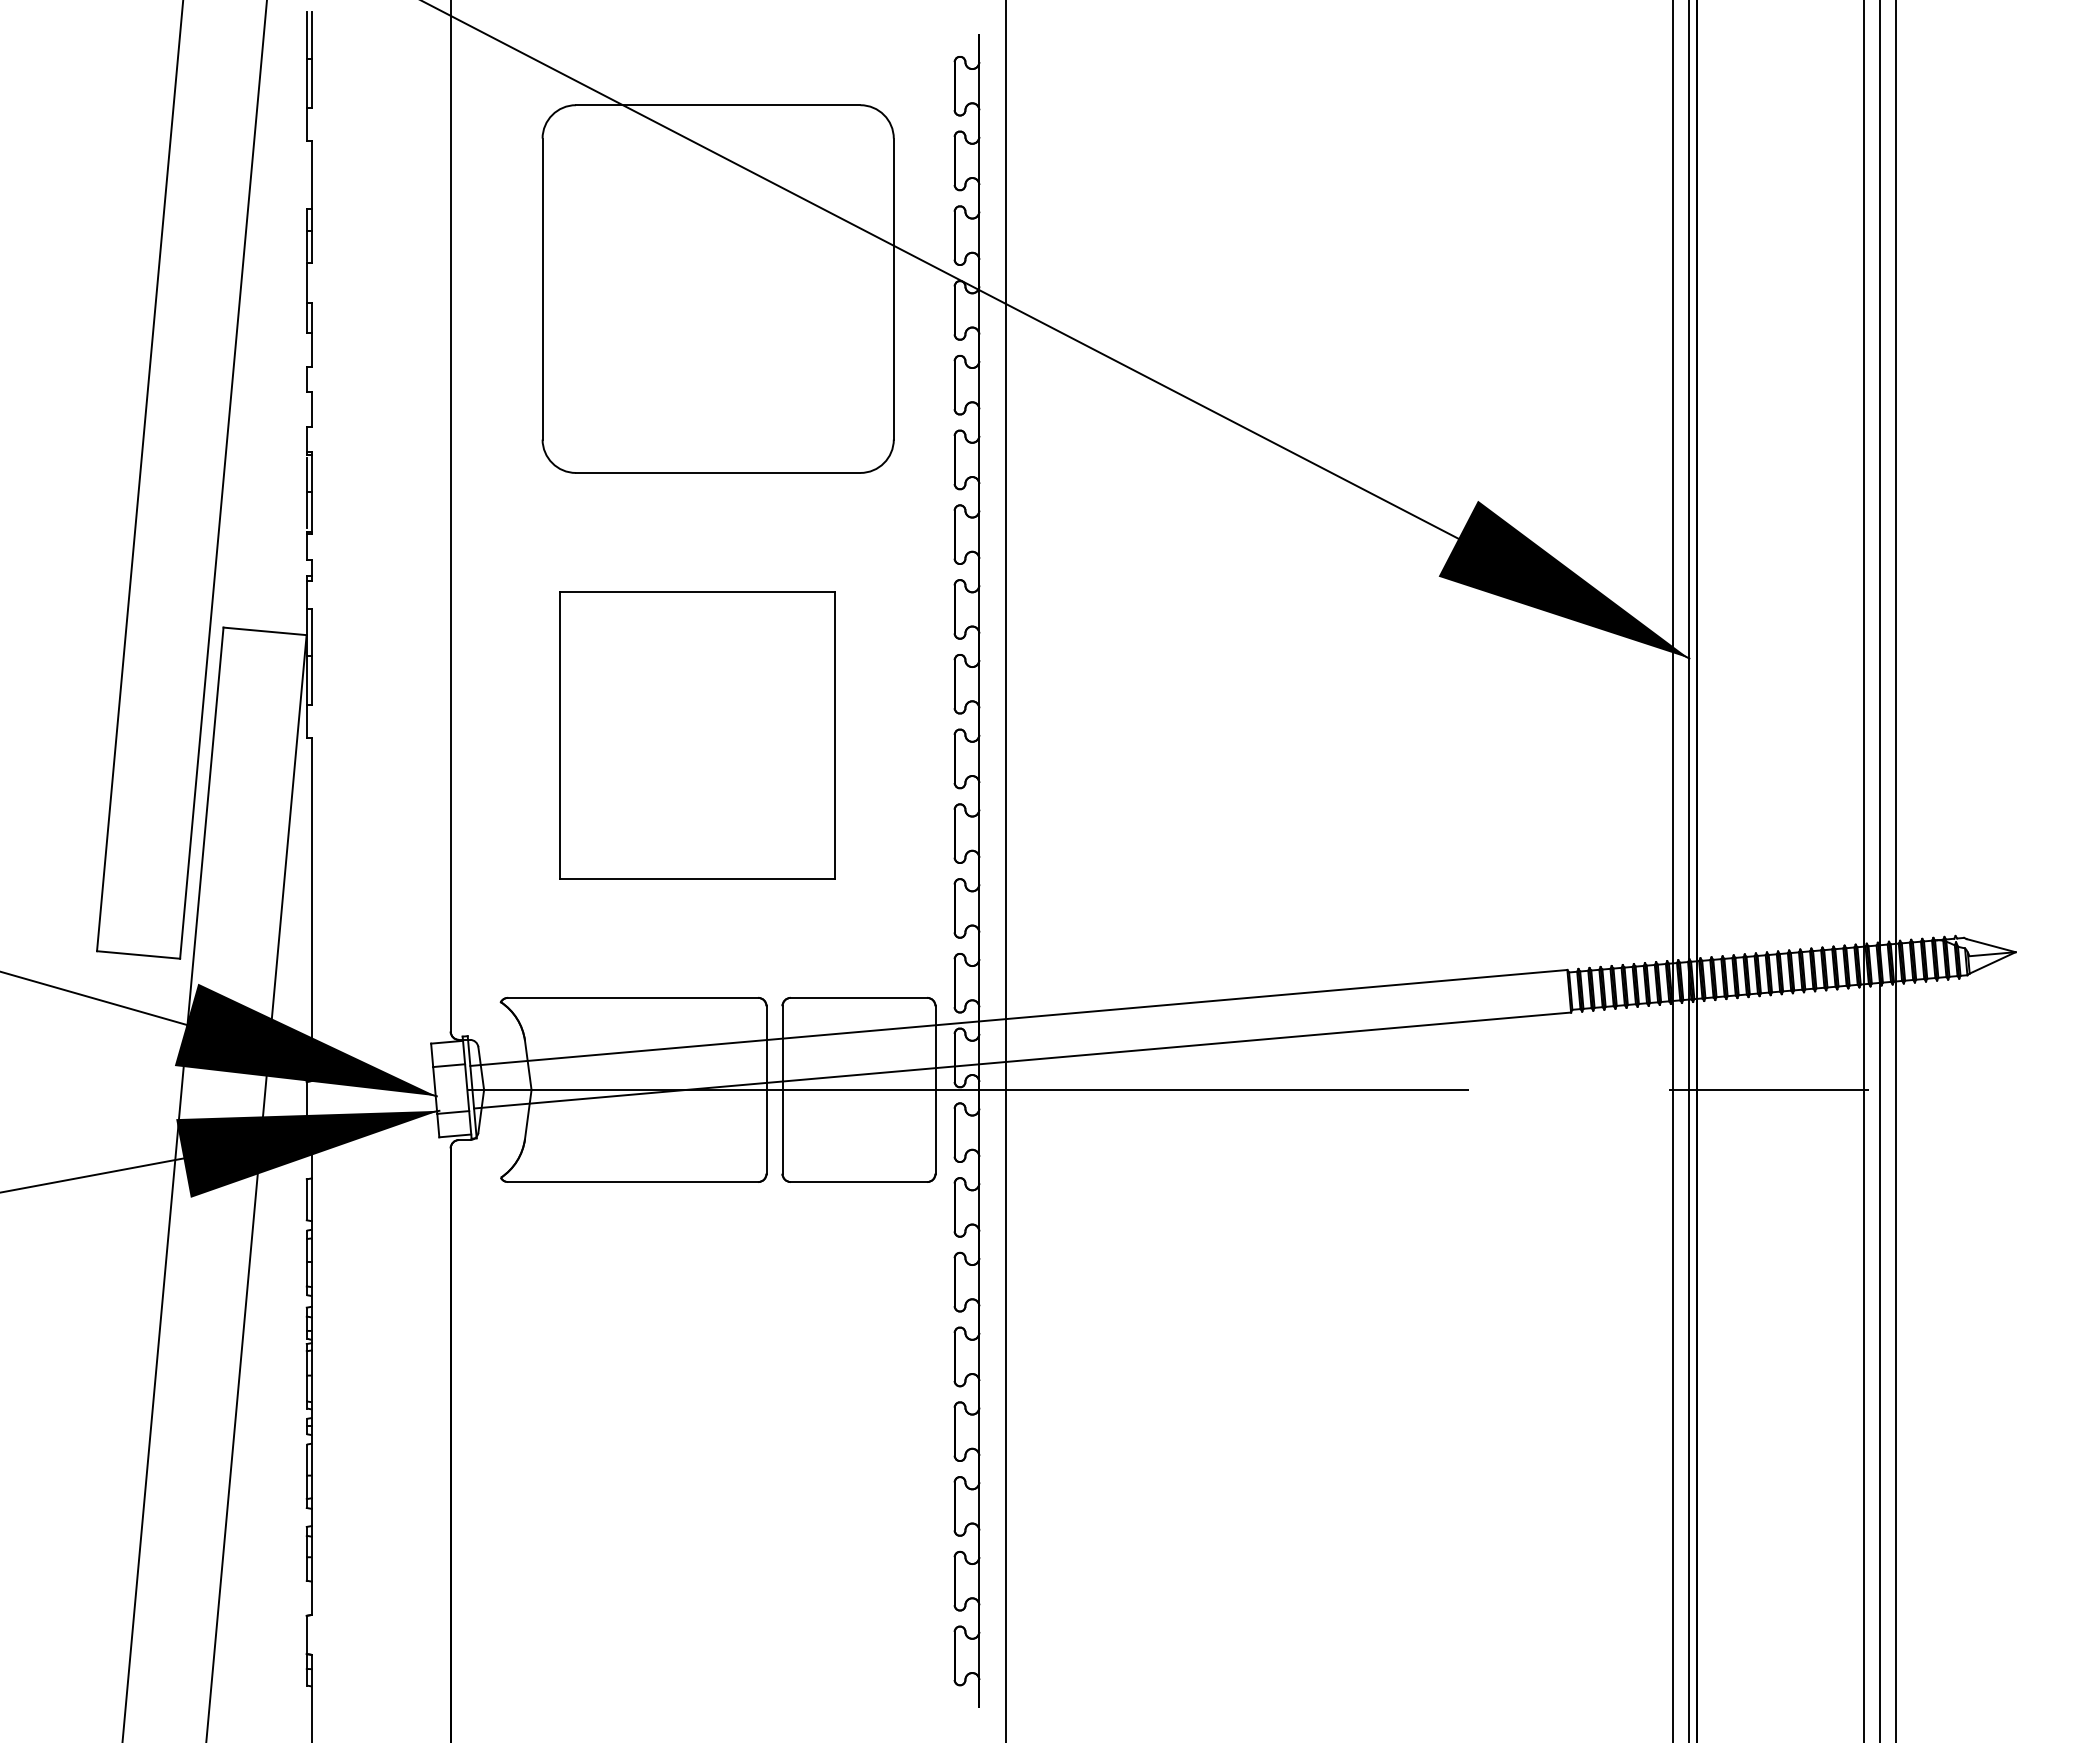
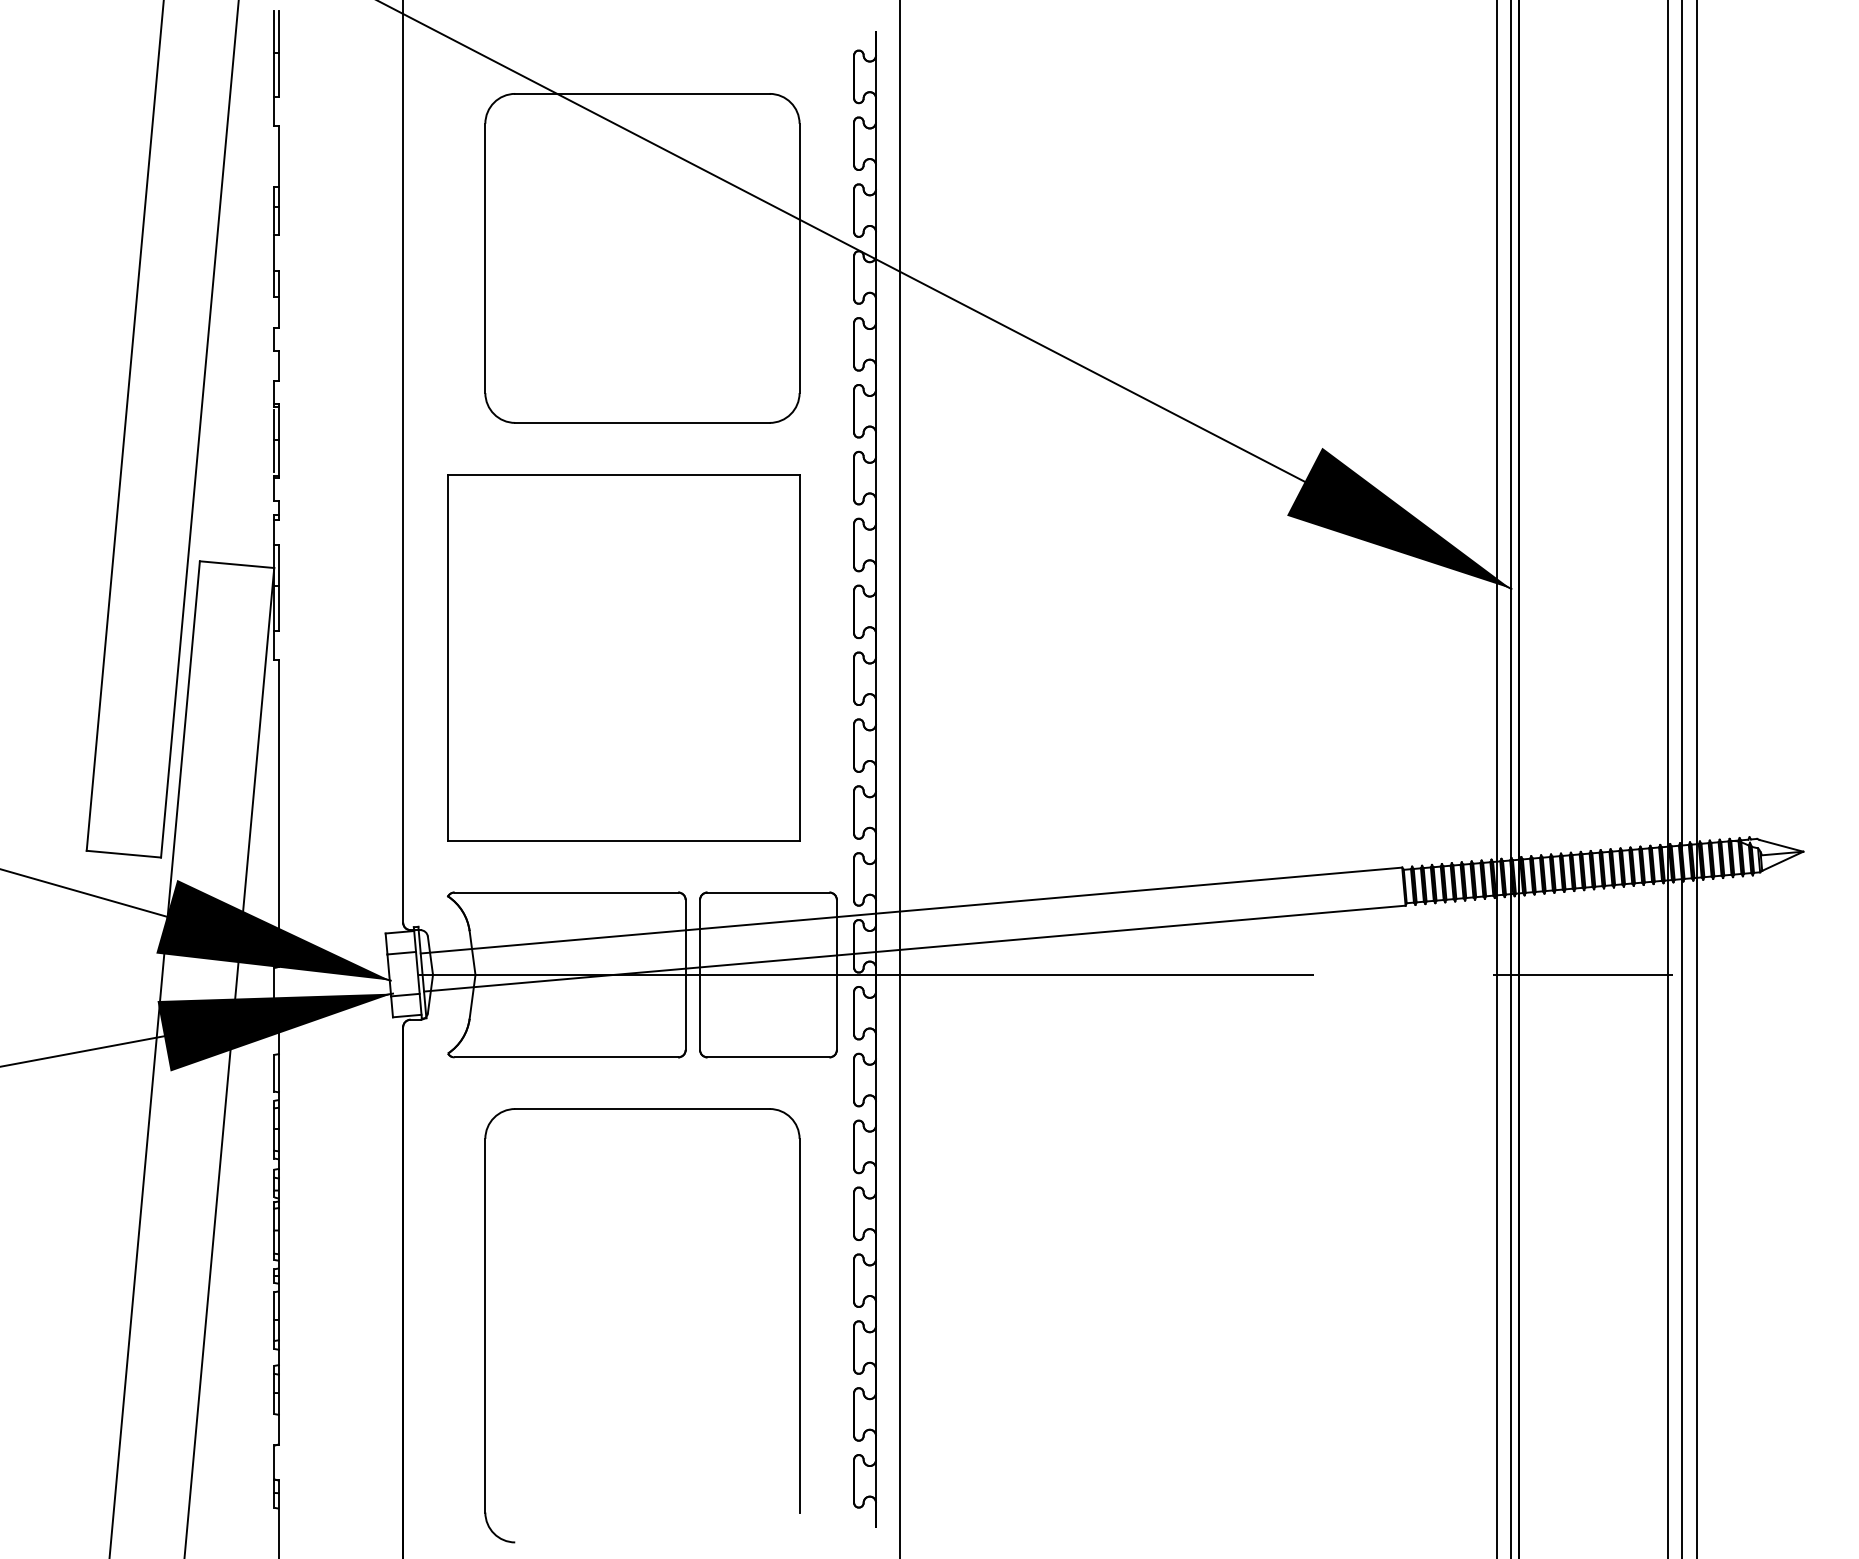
part: (697, 735) -> (623, 657), size x1.43
part: (543, 1481) -> (486, 1325), added

